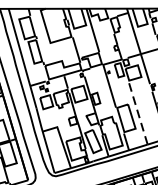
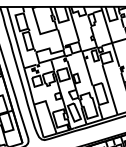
line: (137, 112) -> (109, 89), dashed -> solid

